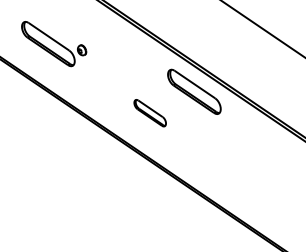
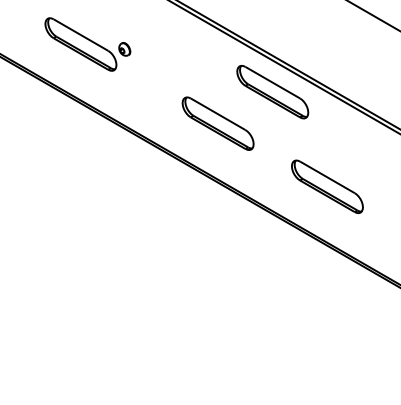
part: (149, 113) -> (217, 123), size x1.67
part: (231, 168) -> (327, 186), added

